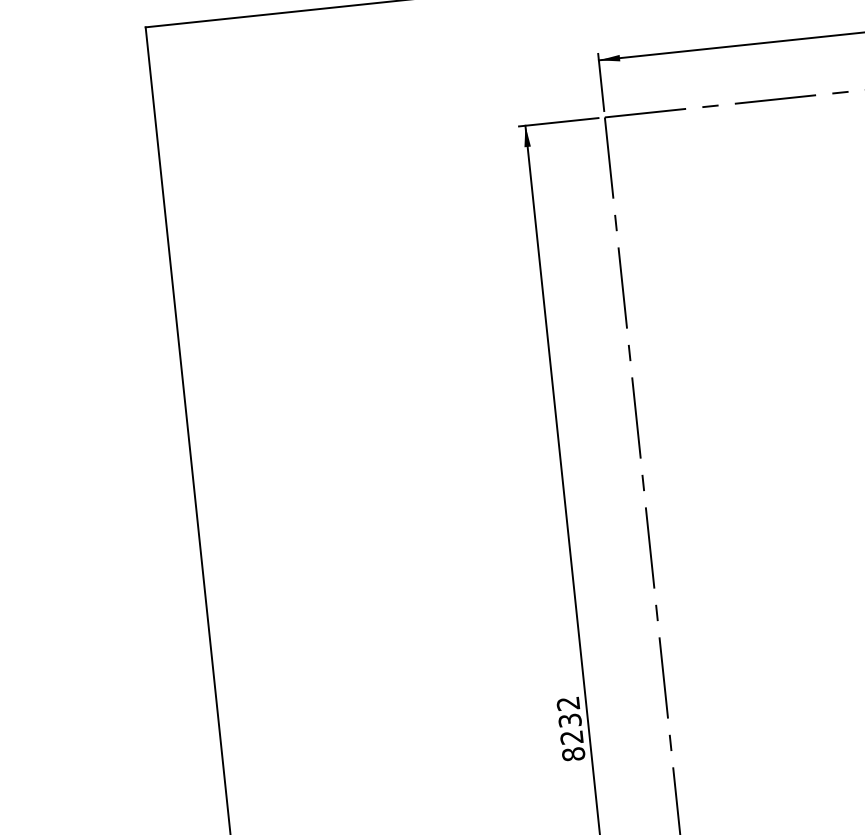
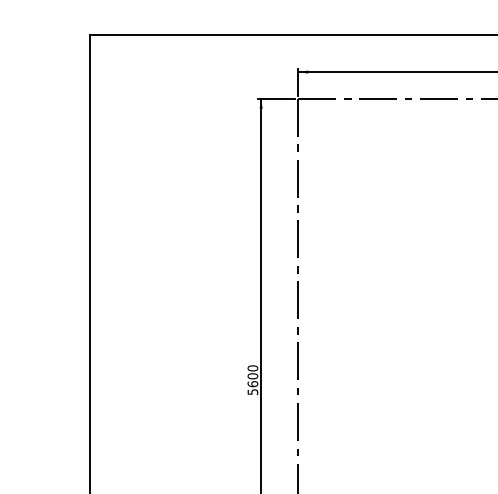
text: (570, 729) -> (252, 380), 8232 -> 5600

